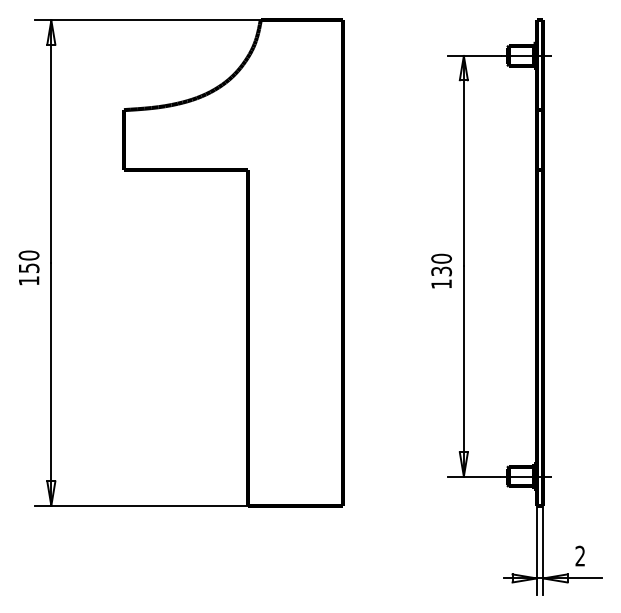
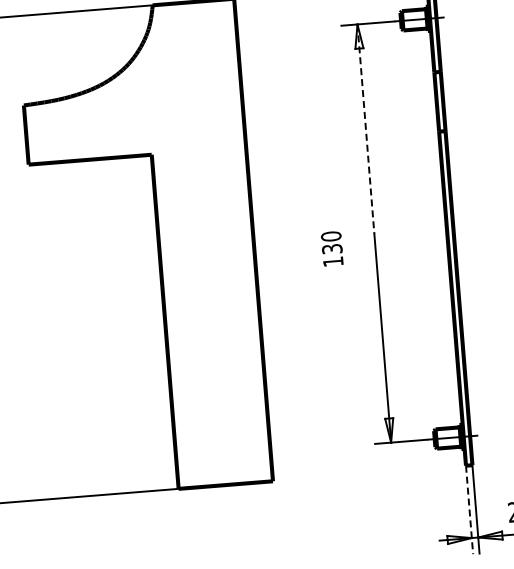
line: (463, 161) -> (365, 129), solid -> dashed
text: (441, 270) -> (332, 248), moved
line: (536, 550) -> (469, 510), solid -> dashed

